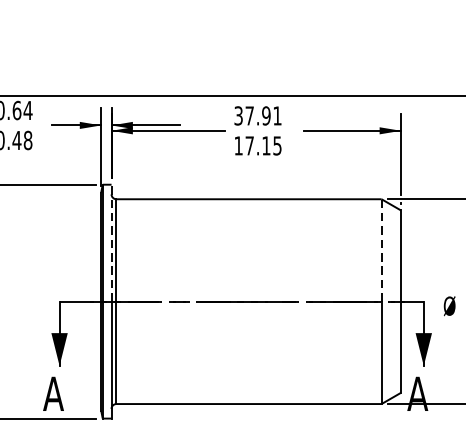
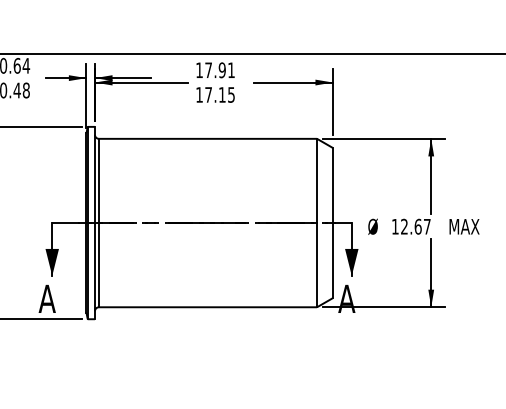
text: (238, 116) -> (199, 70), 37.91 -> 17.91
line: (110, 242) -> (94, 174), dashed -> solid
line: (382, 249) -> (317, 180), dashed -> solid

